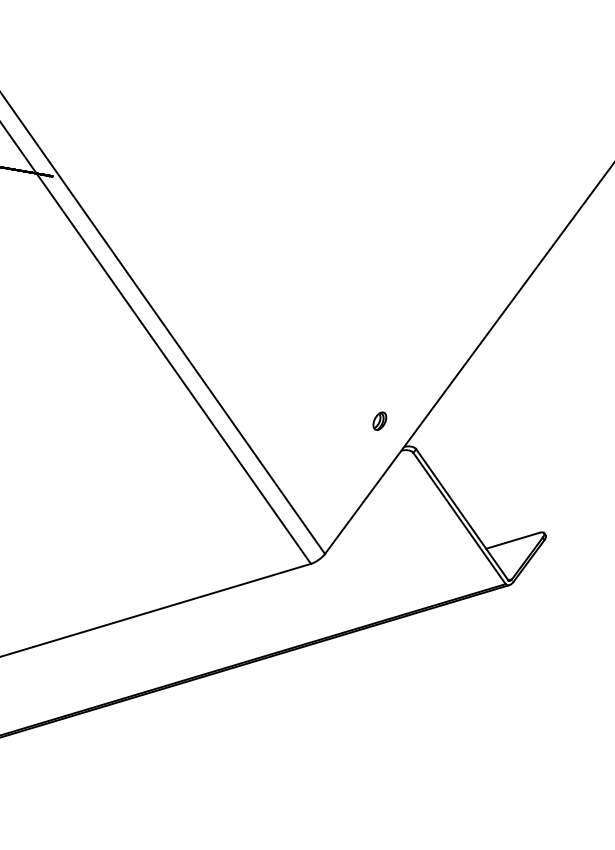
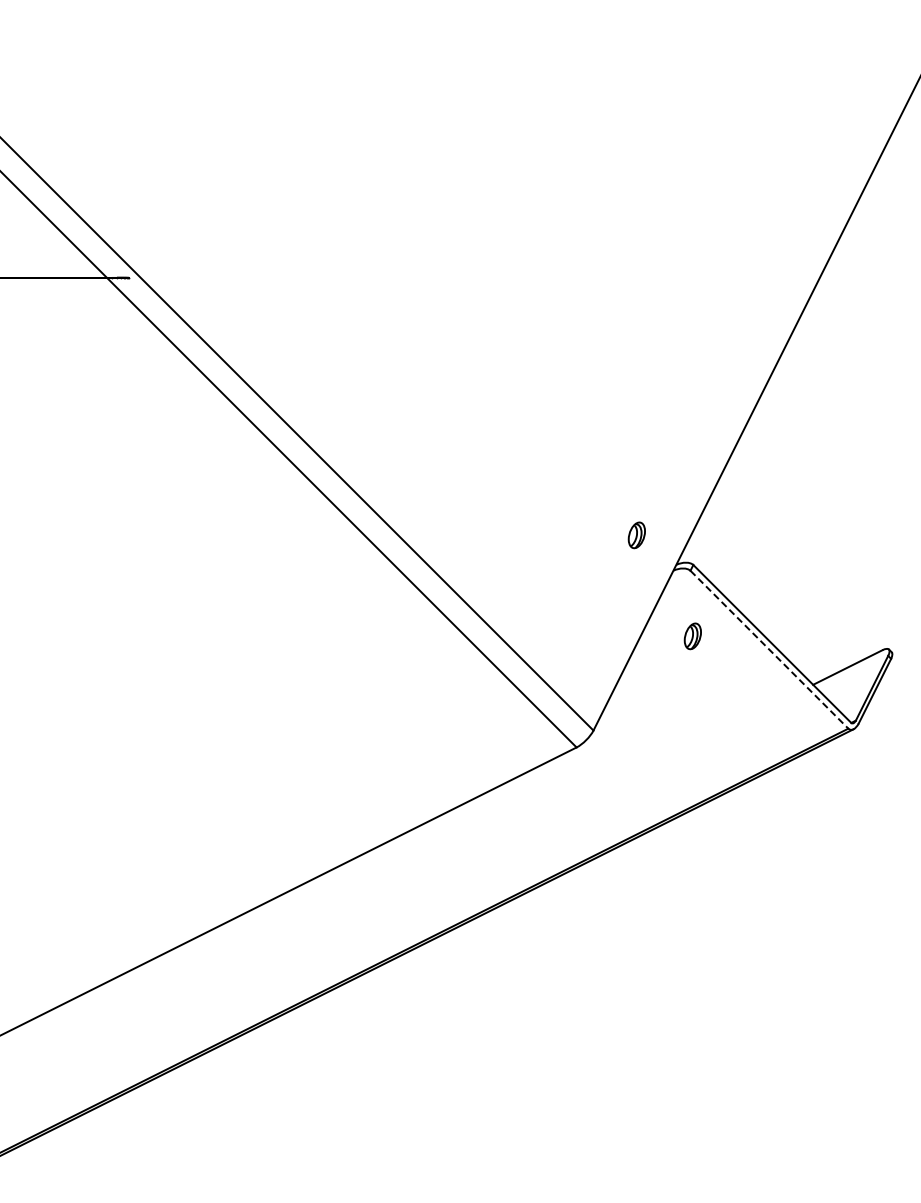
part: (406, 499) -> (692, 636), added
line: (459, 518) -> (769, 649), solid -> dashed

